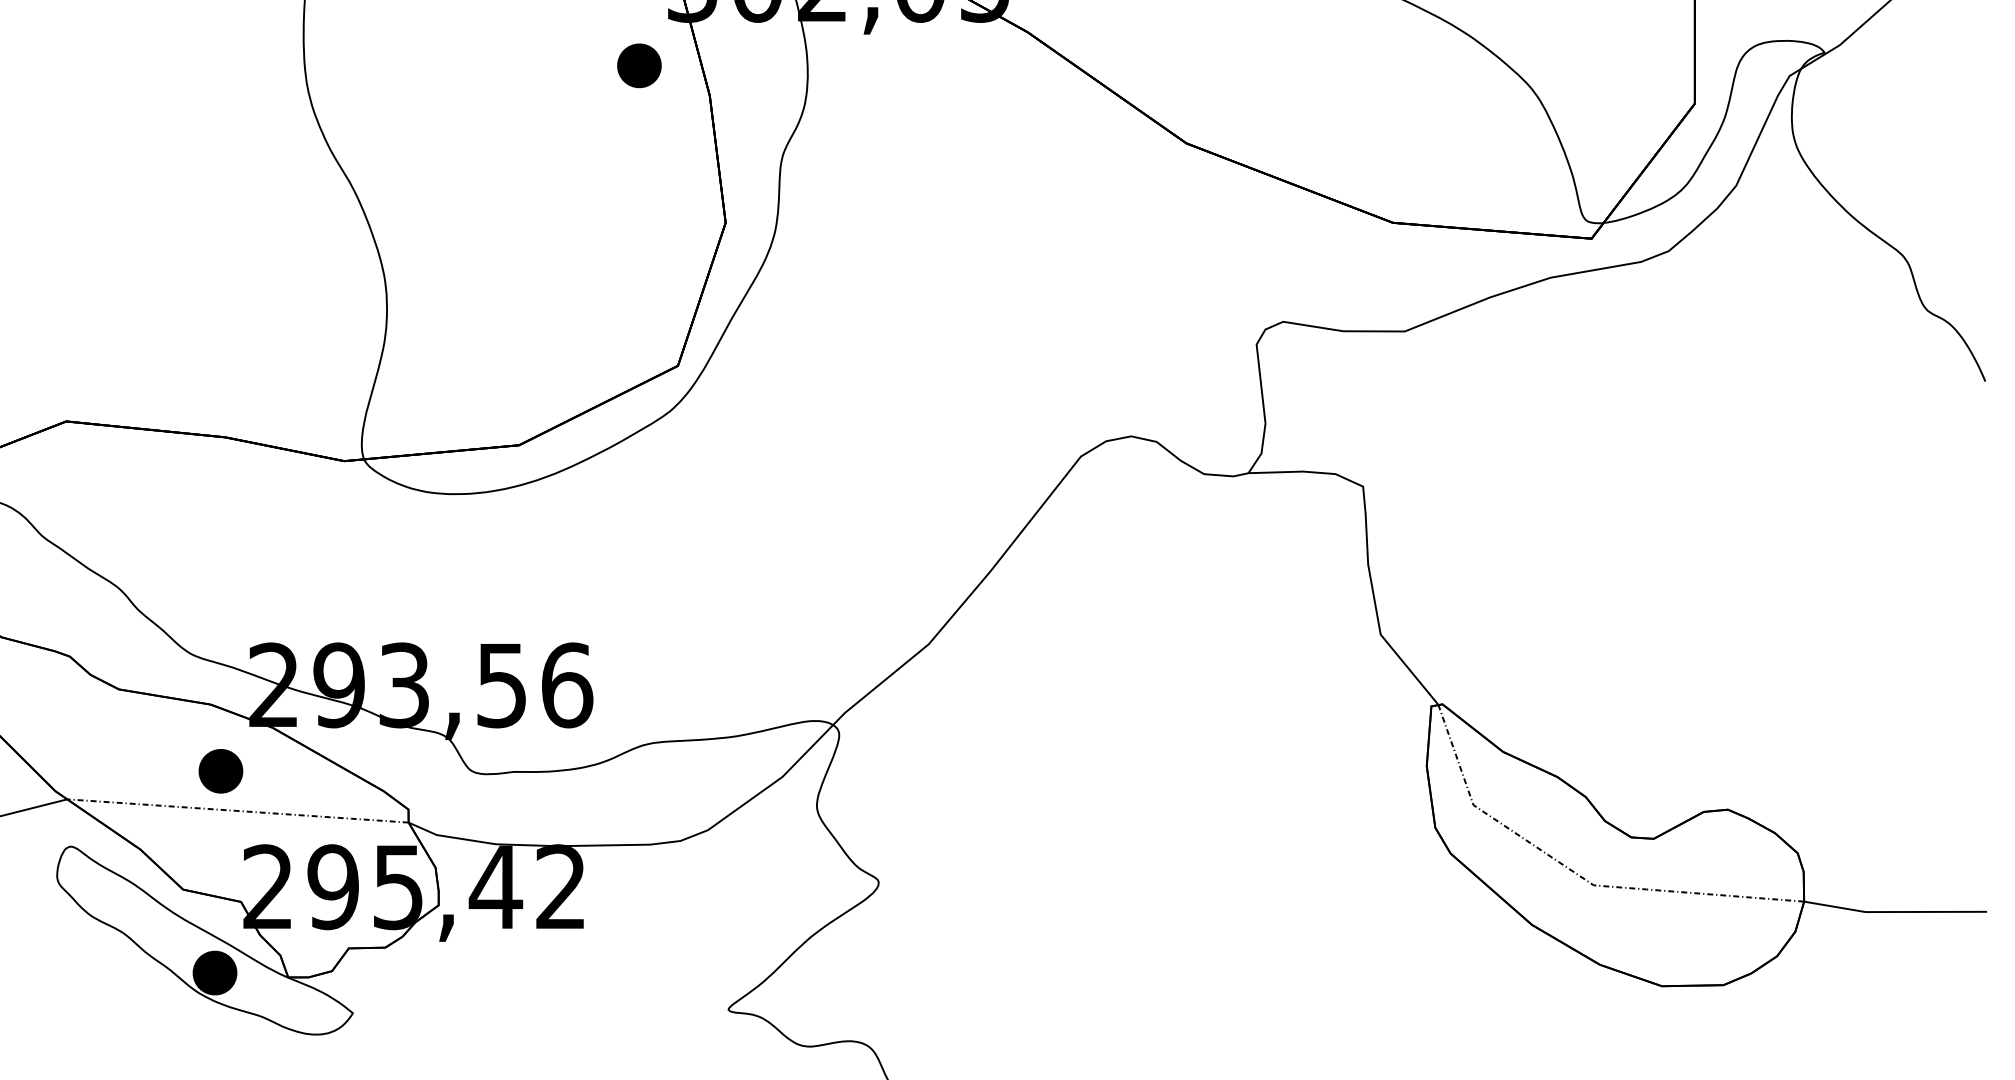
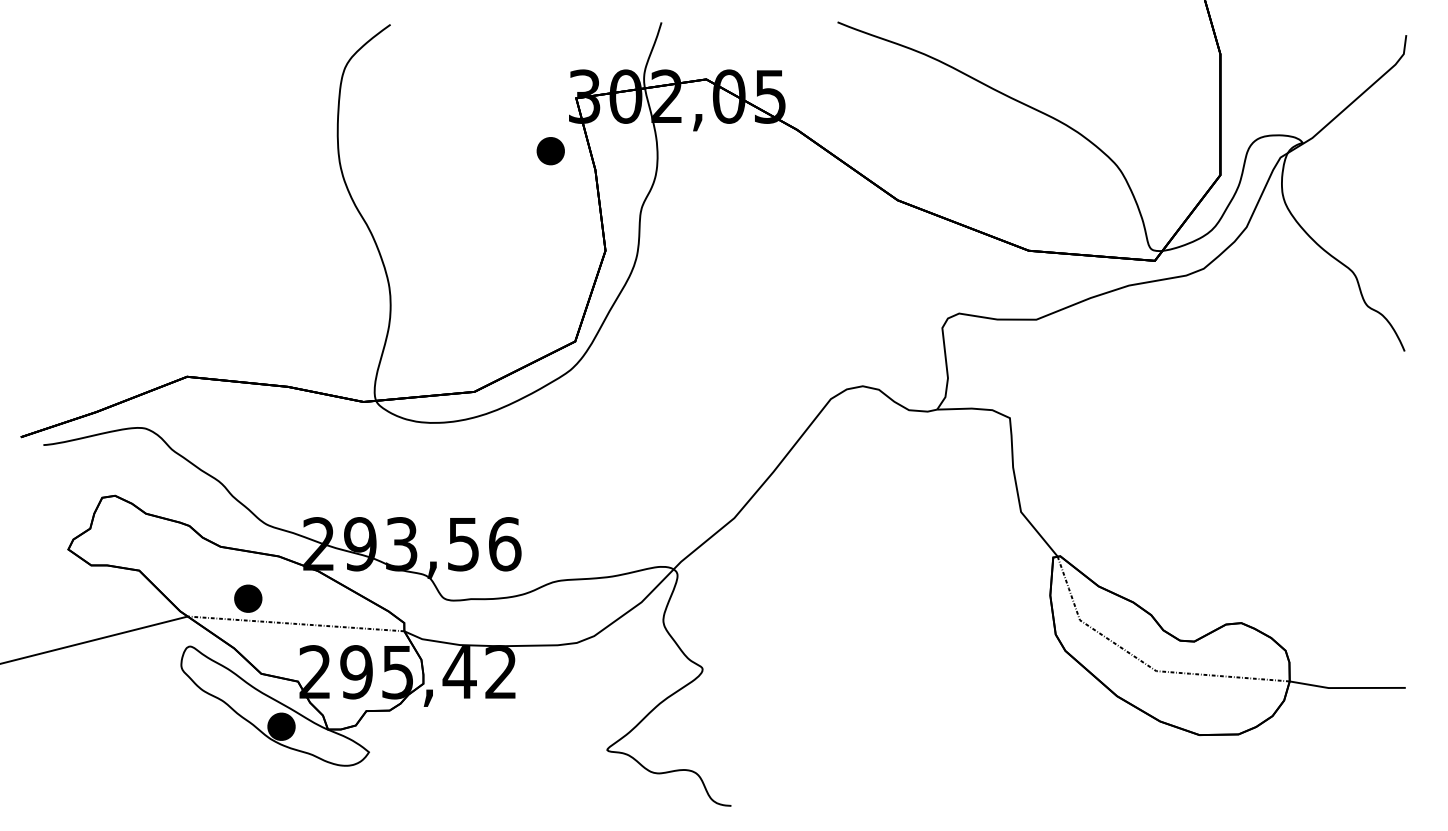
part: (221, 770) -> (248, 598), moved

